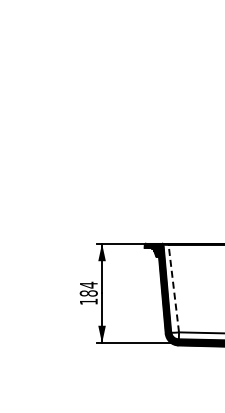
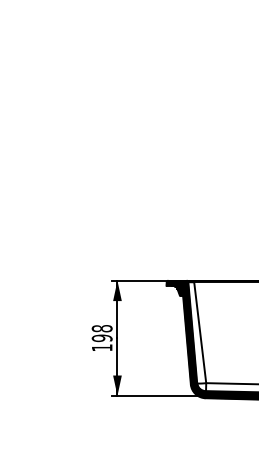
text: (88, 288) -> (101, 332), 184 -> 198
line: (173, 288) -> (199, 332), dashed -> solid

